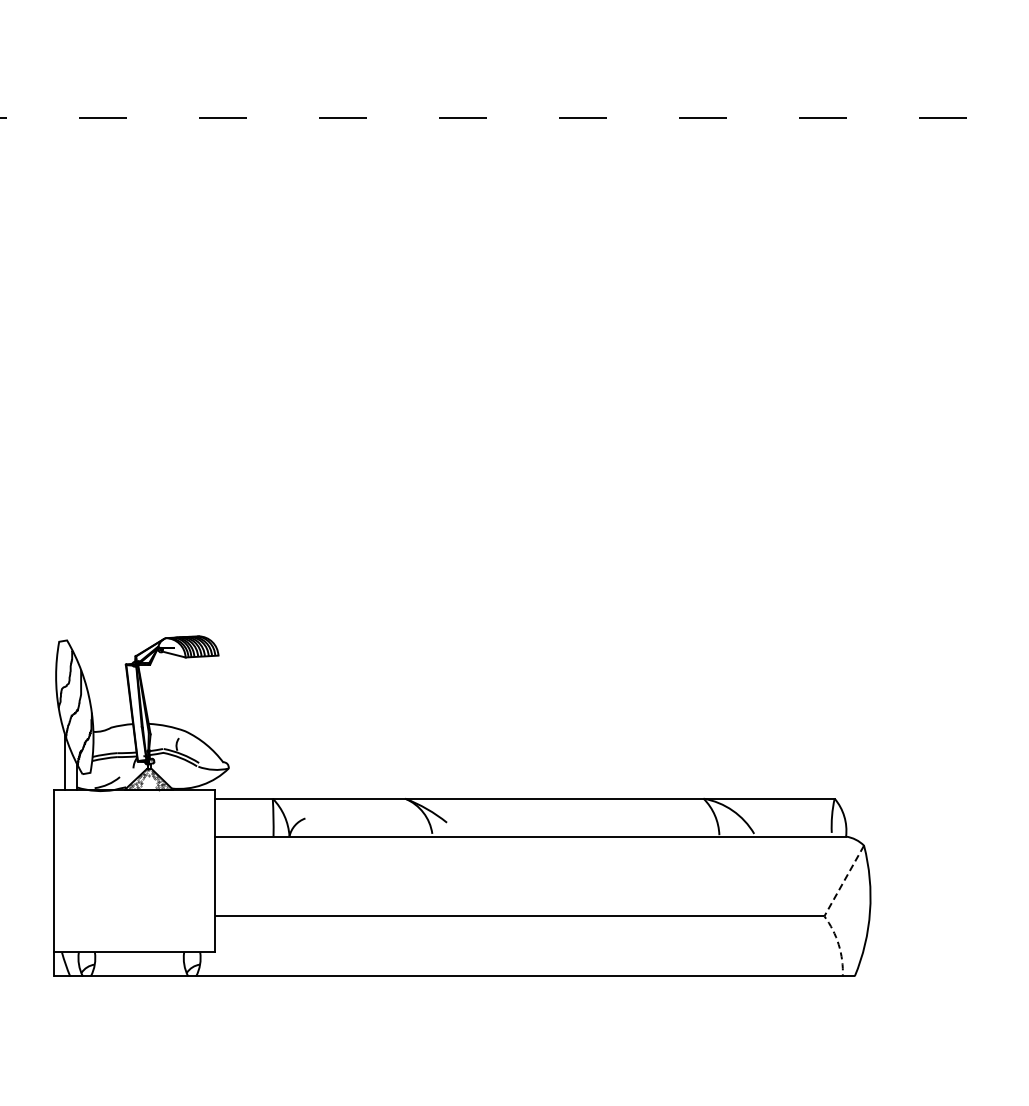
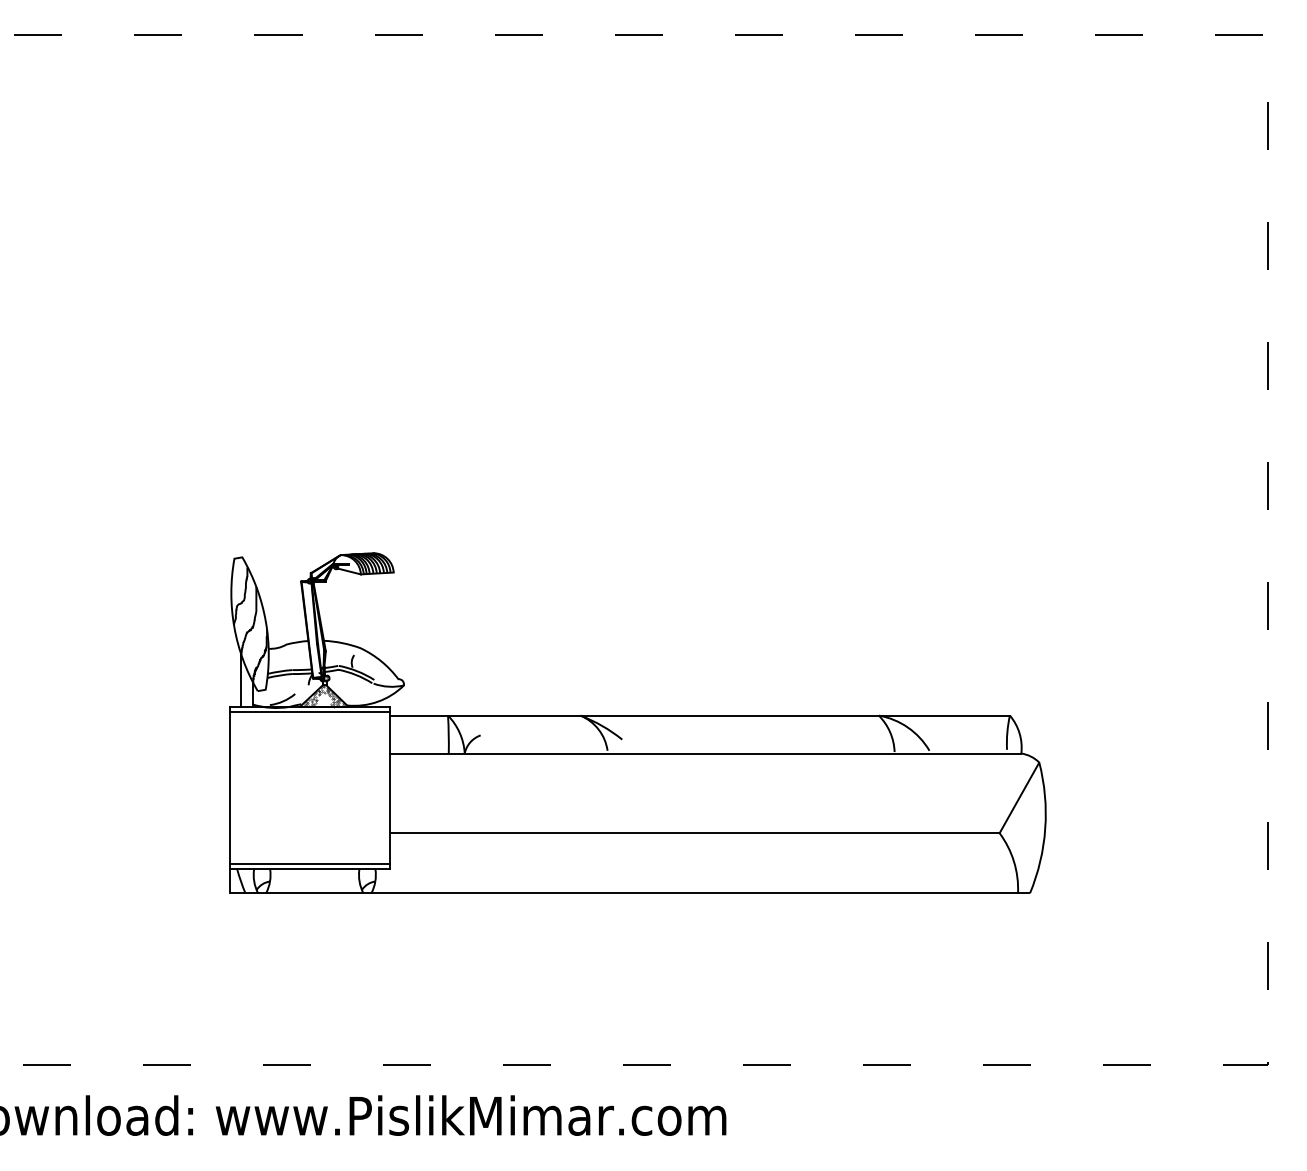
line: (134, 795) -> (309, 712), added
line: (826, 913) -> (1001, 830), dashed -> solid
line: (134, 947) -> (309, 864), added

